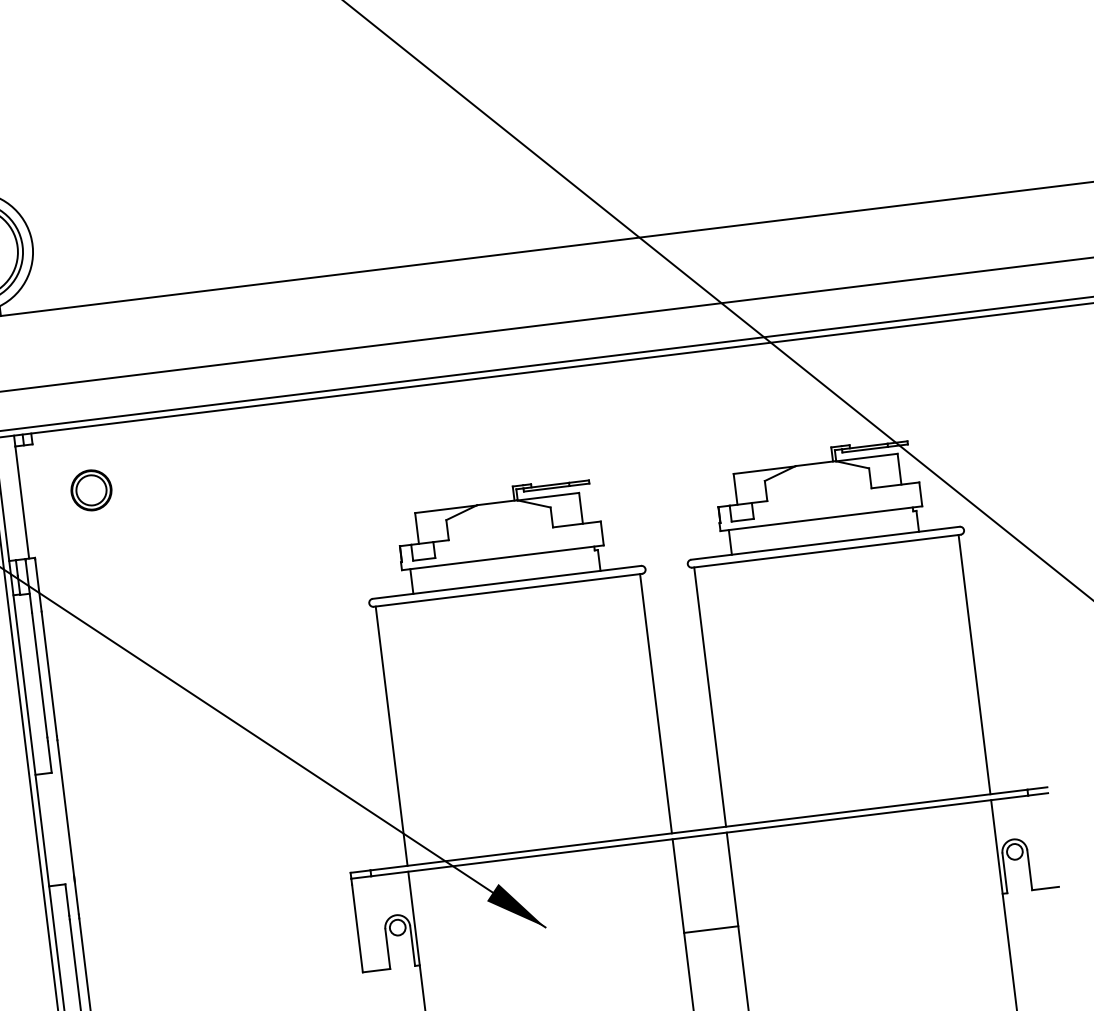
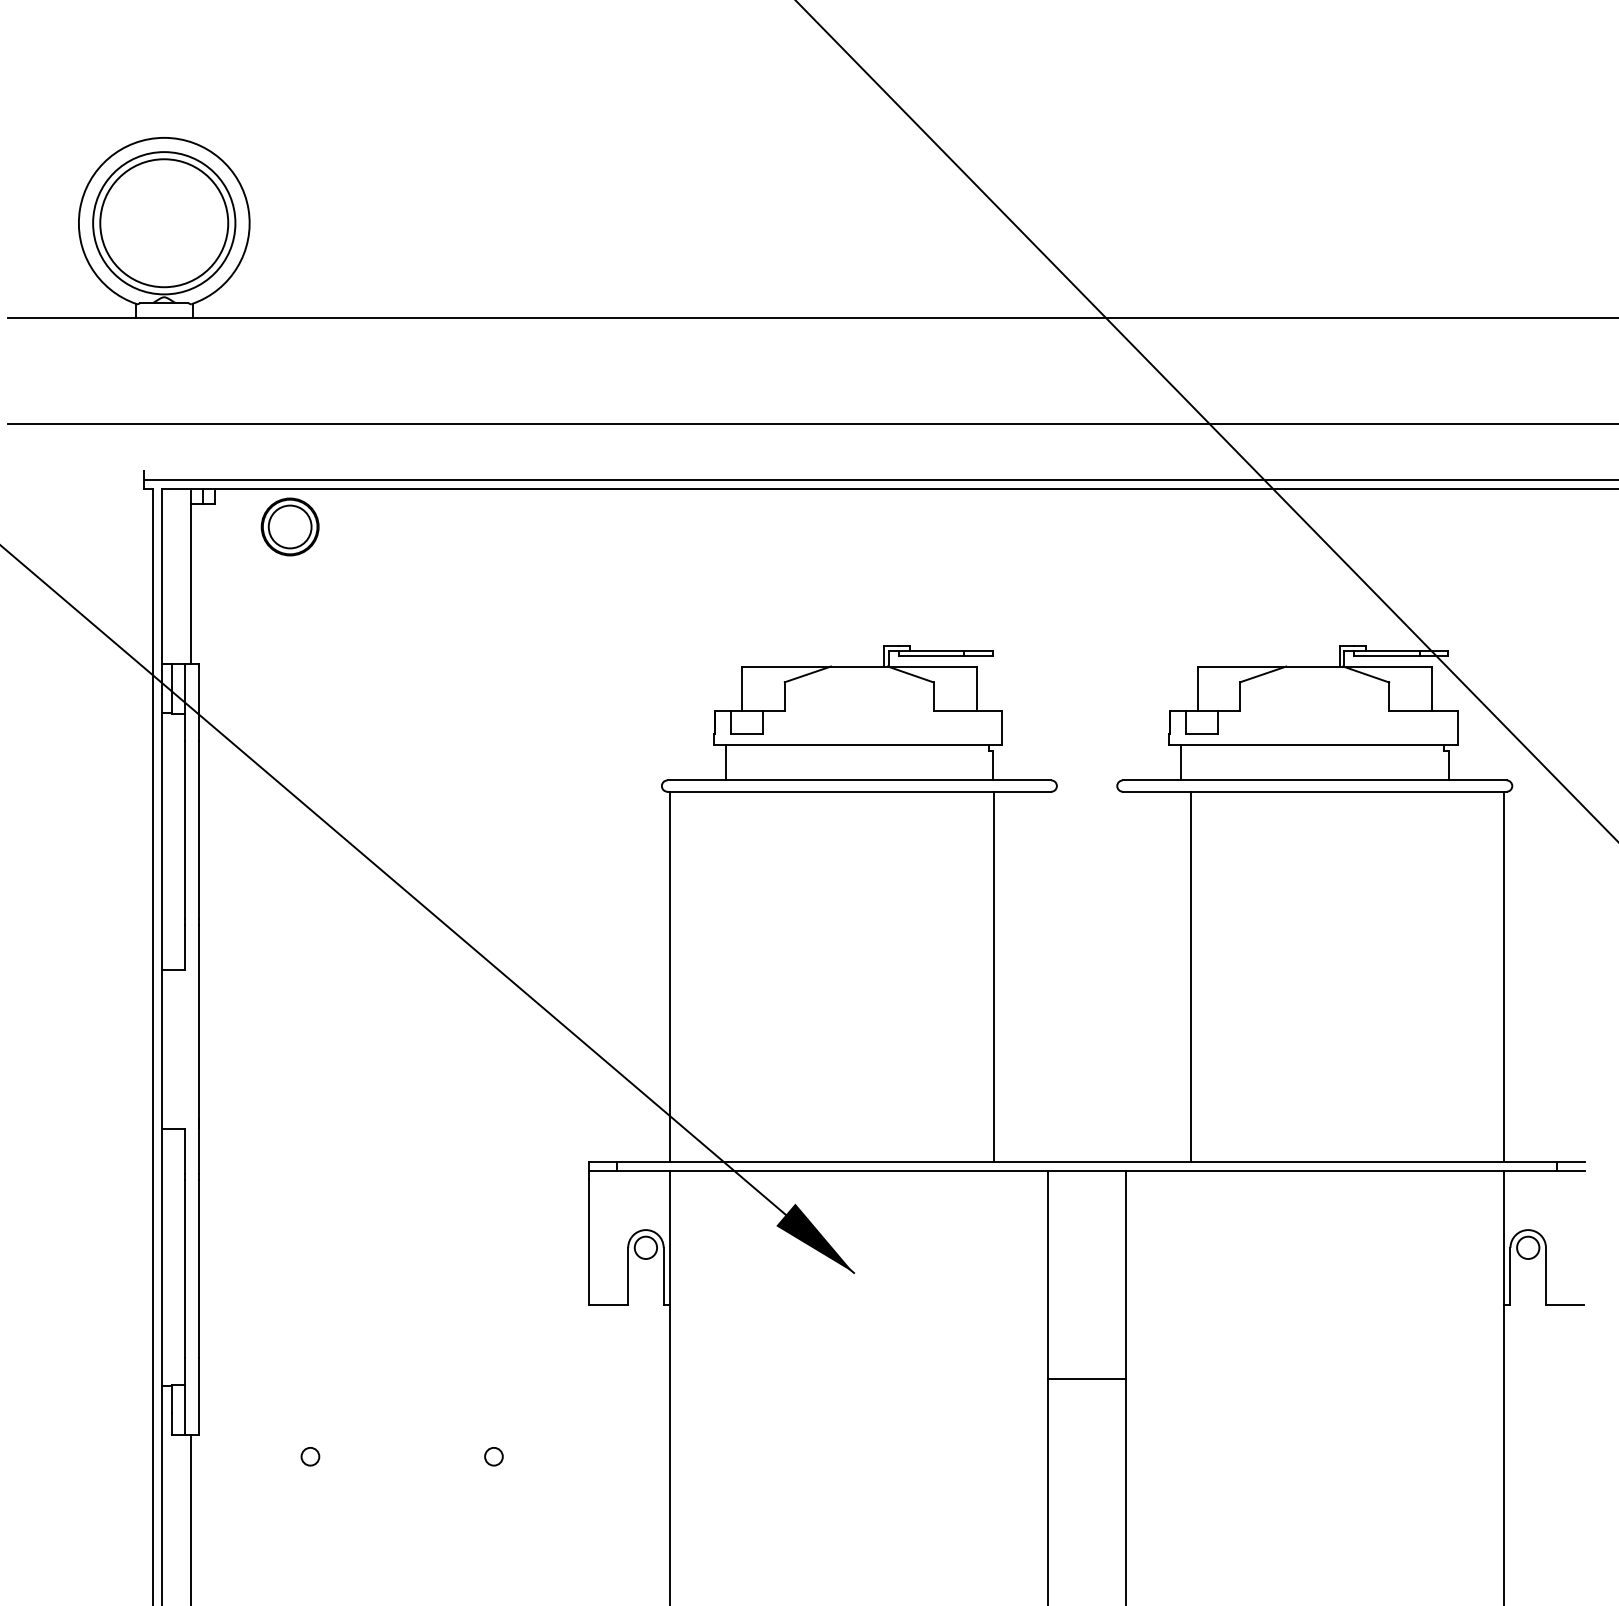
part: (90, 490) -> (289, 526), moved
line: (709, 696) -> (1190, 976), moved
line: (656, 703) -> (994, 976), moved
line: (710, 929) -> (1086, 1378), moved

